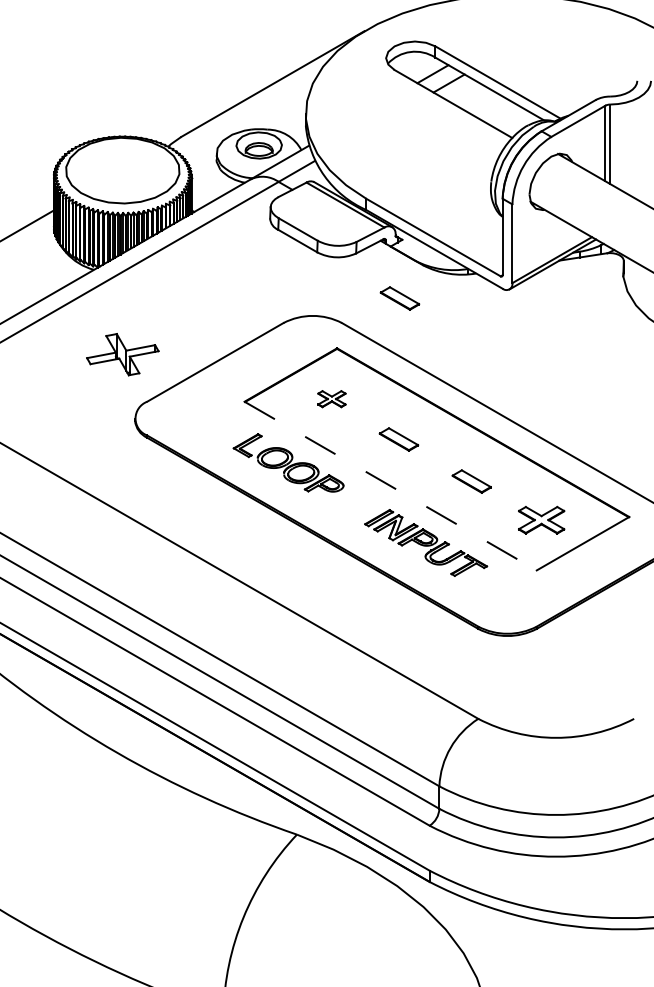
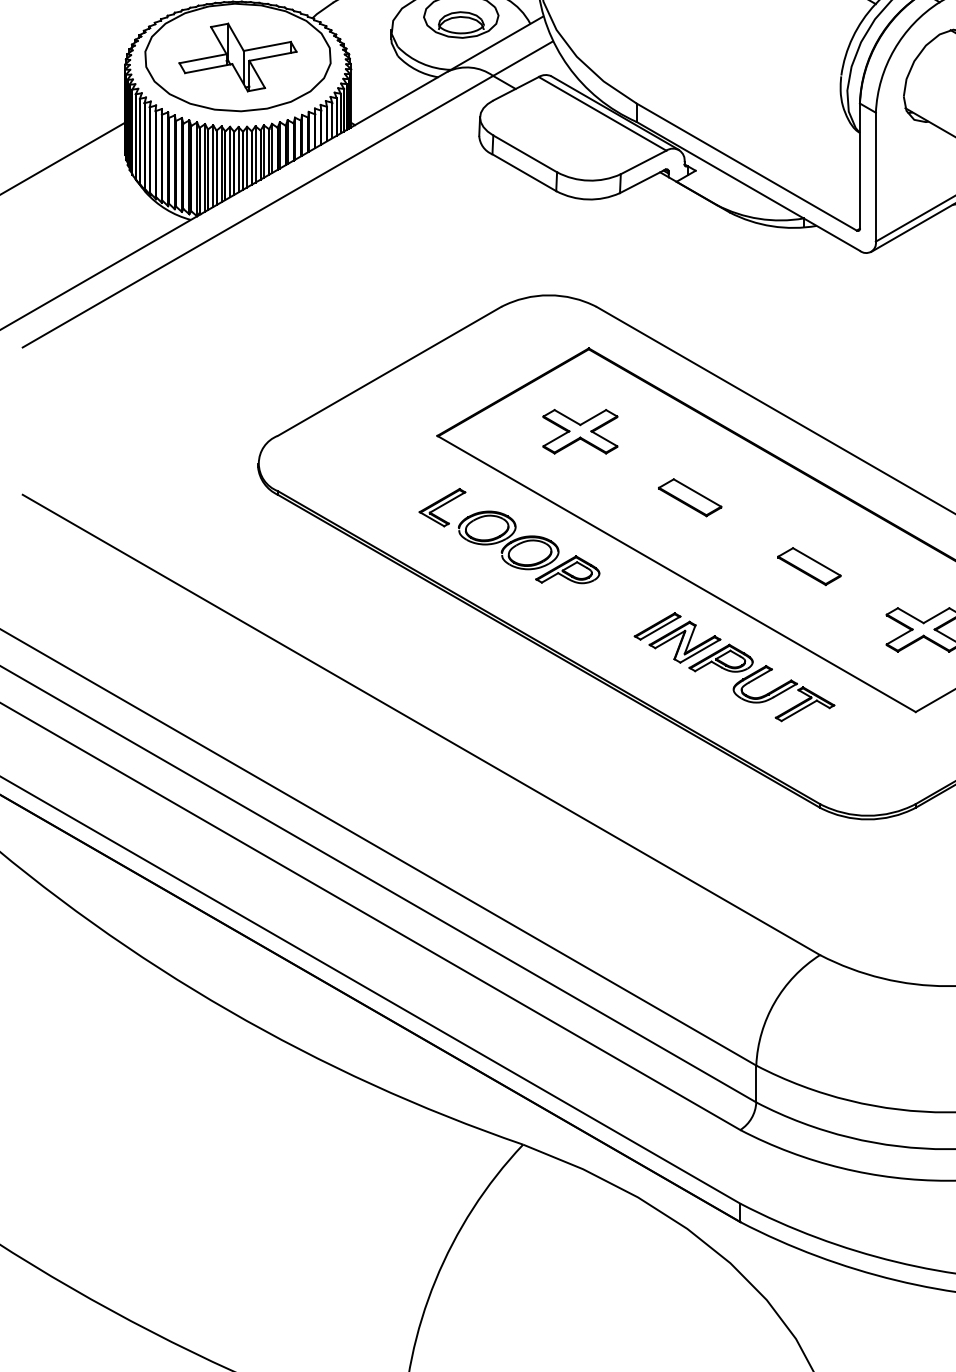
part: (399, 298) -> (690, 266), removed
part: (122, 354) -> (237, 57), moved
part: (331, 398) -> (579, 430), size x1.67
line: (390, 486) -> (676, 574), dashed -> solid

